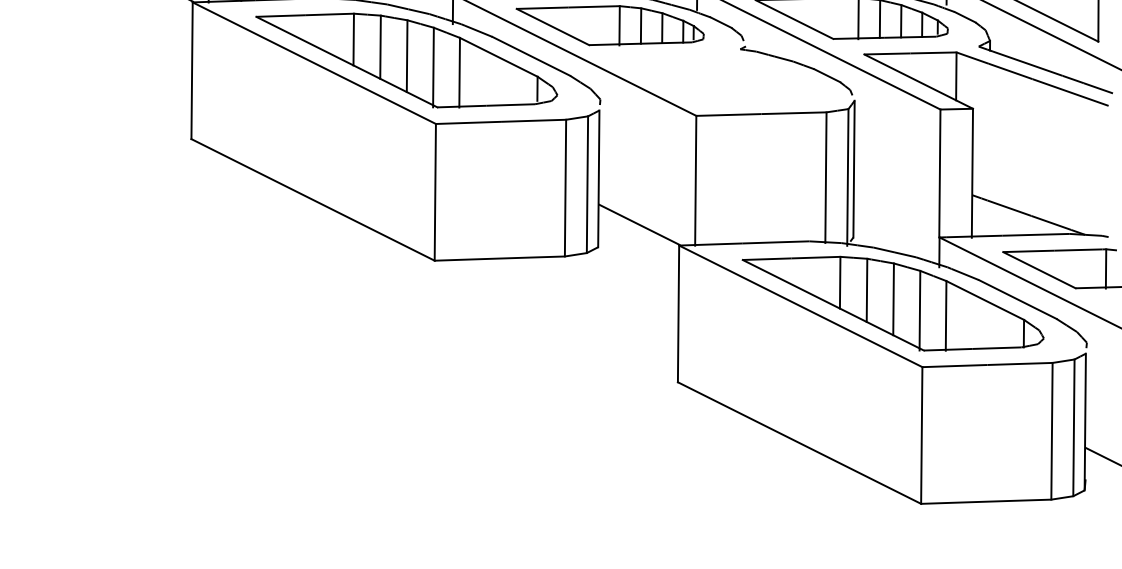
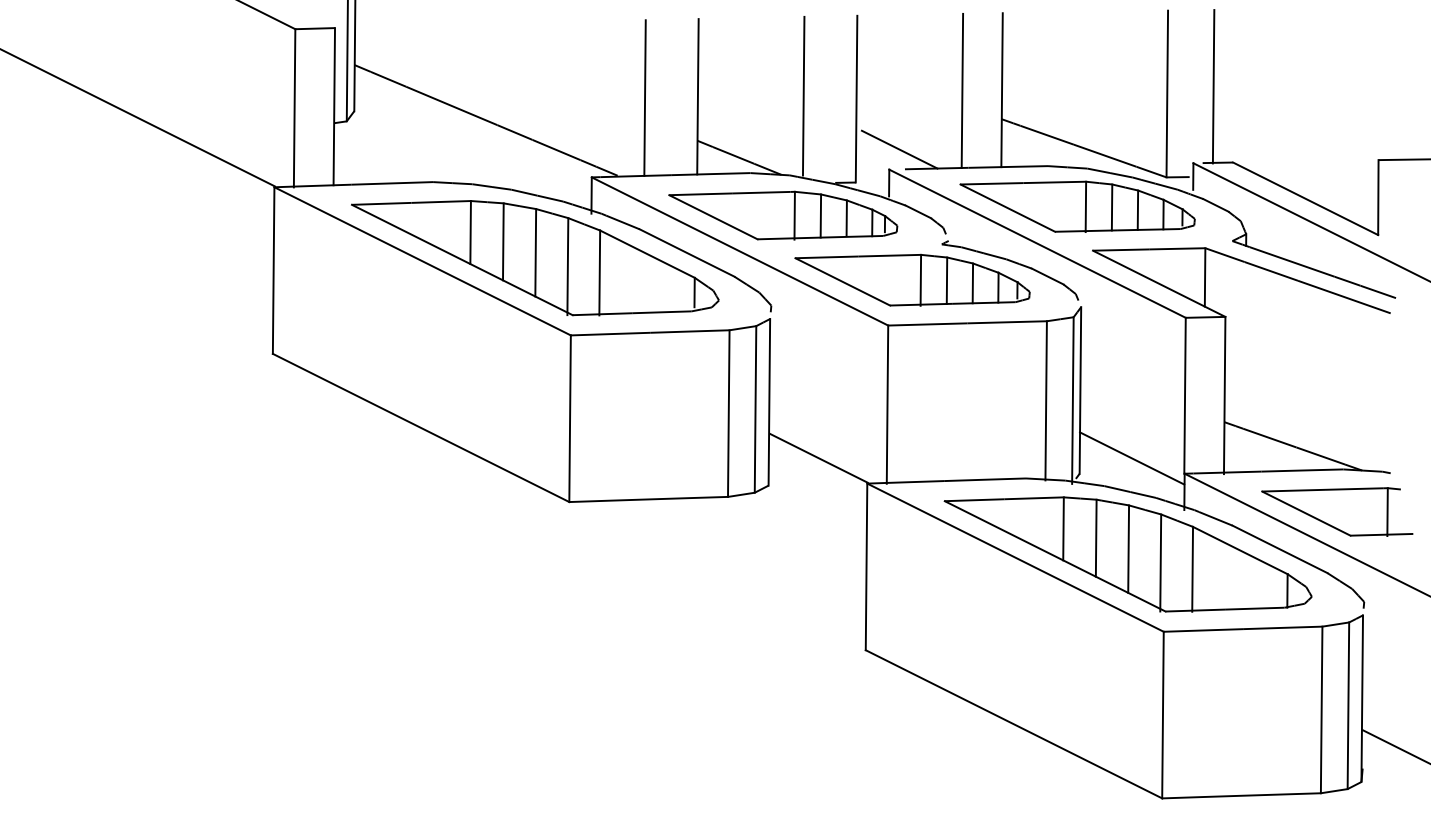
part: (716, 78) -> (912, 279), added
line: (896, 224) -> (1132, 458), added

